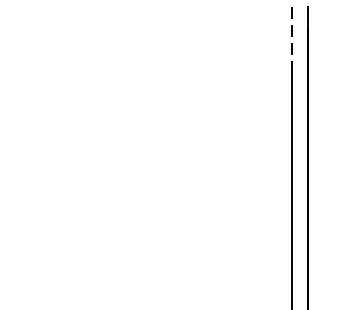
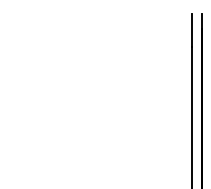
line: (292, 34) -> (192, 30), dashed -> solid

